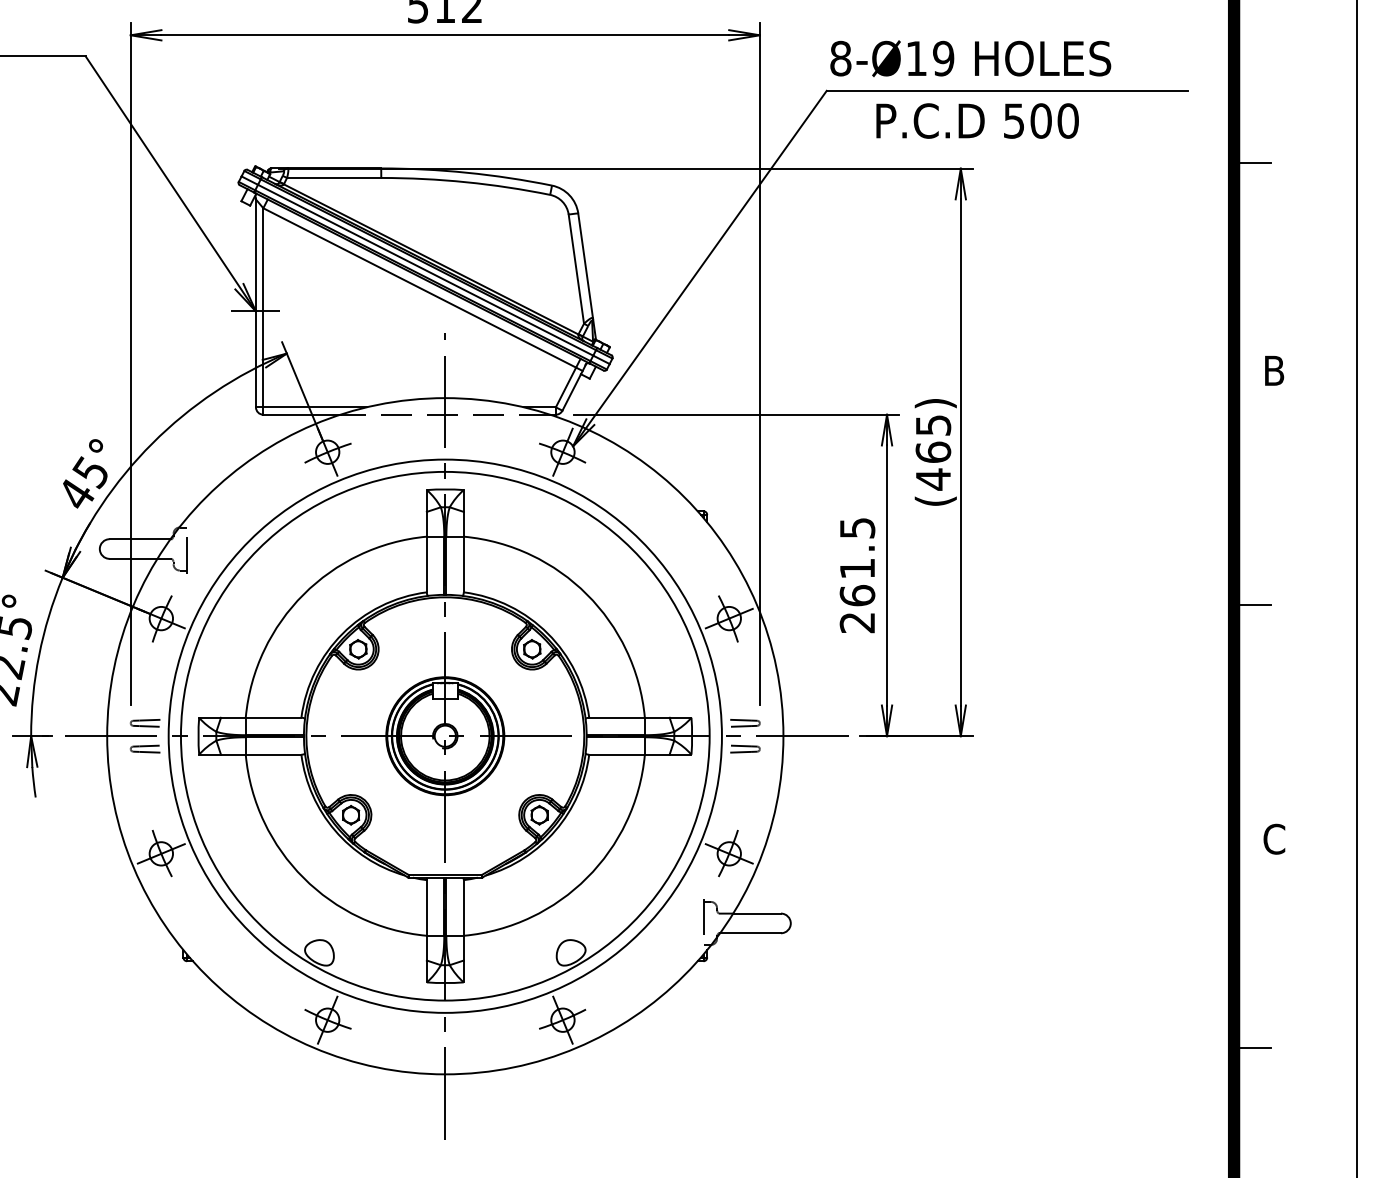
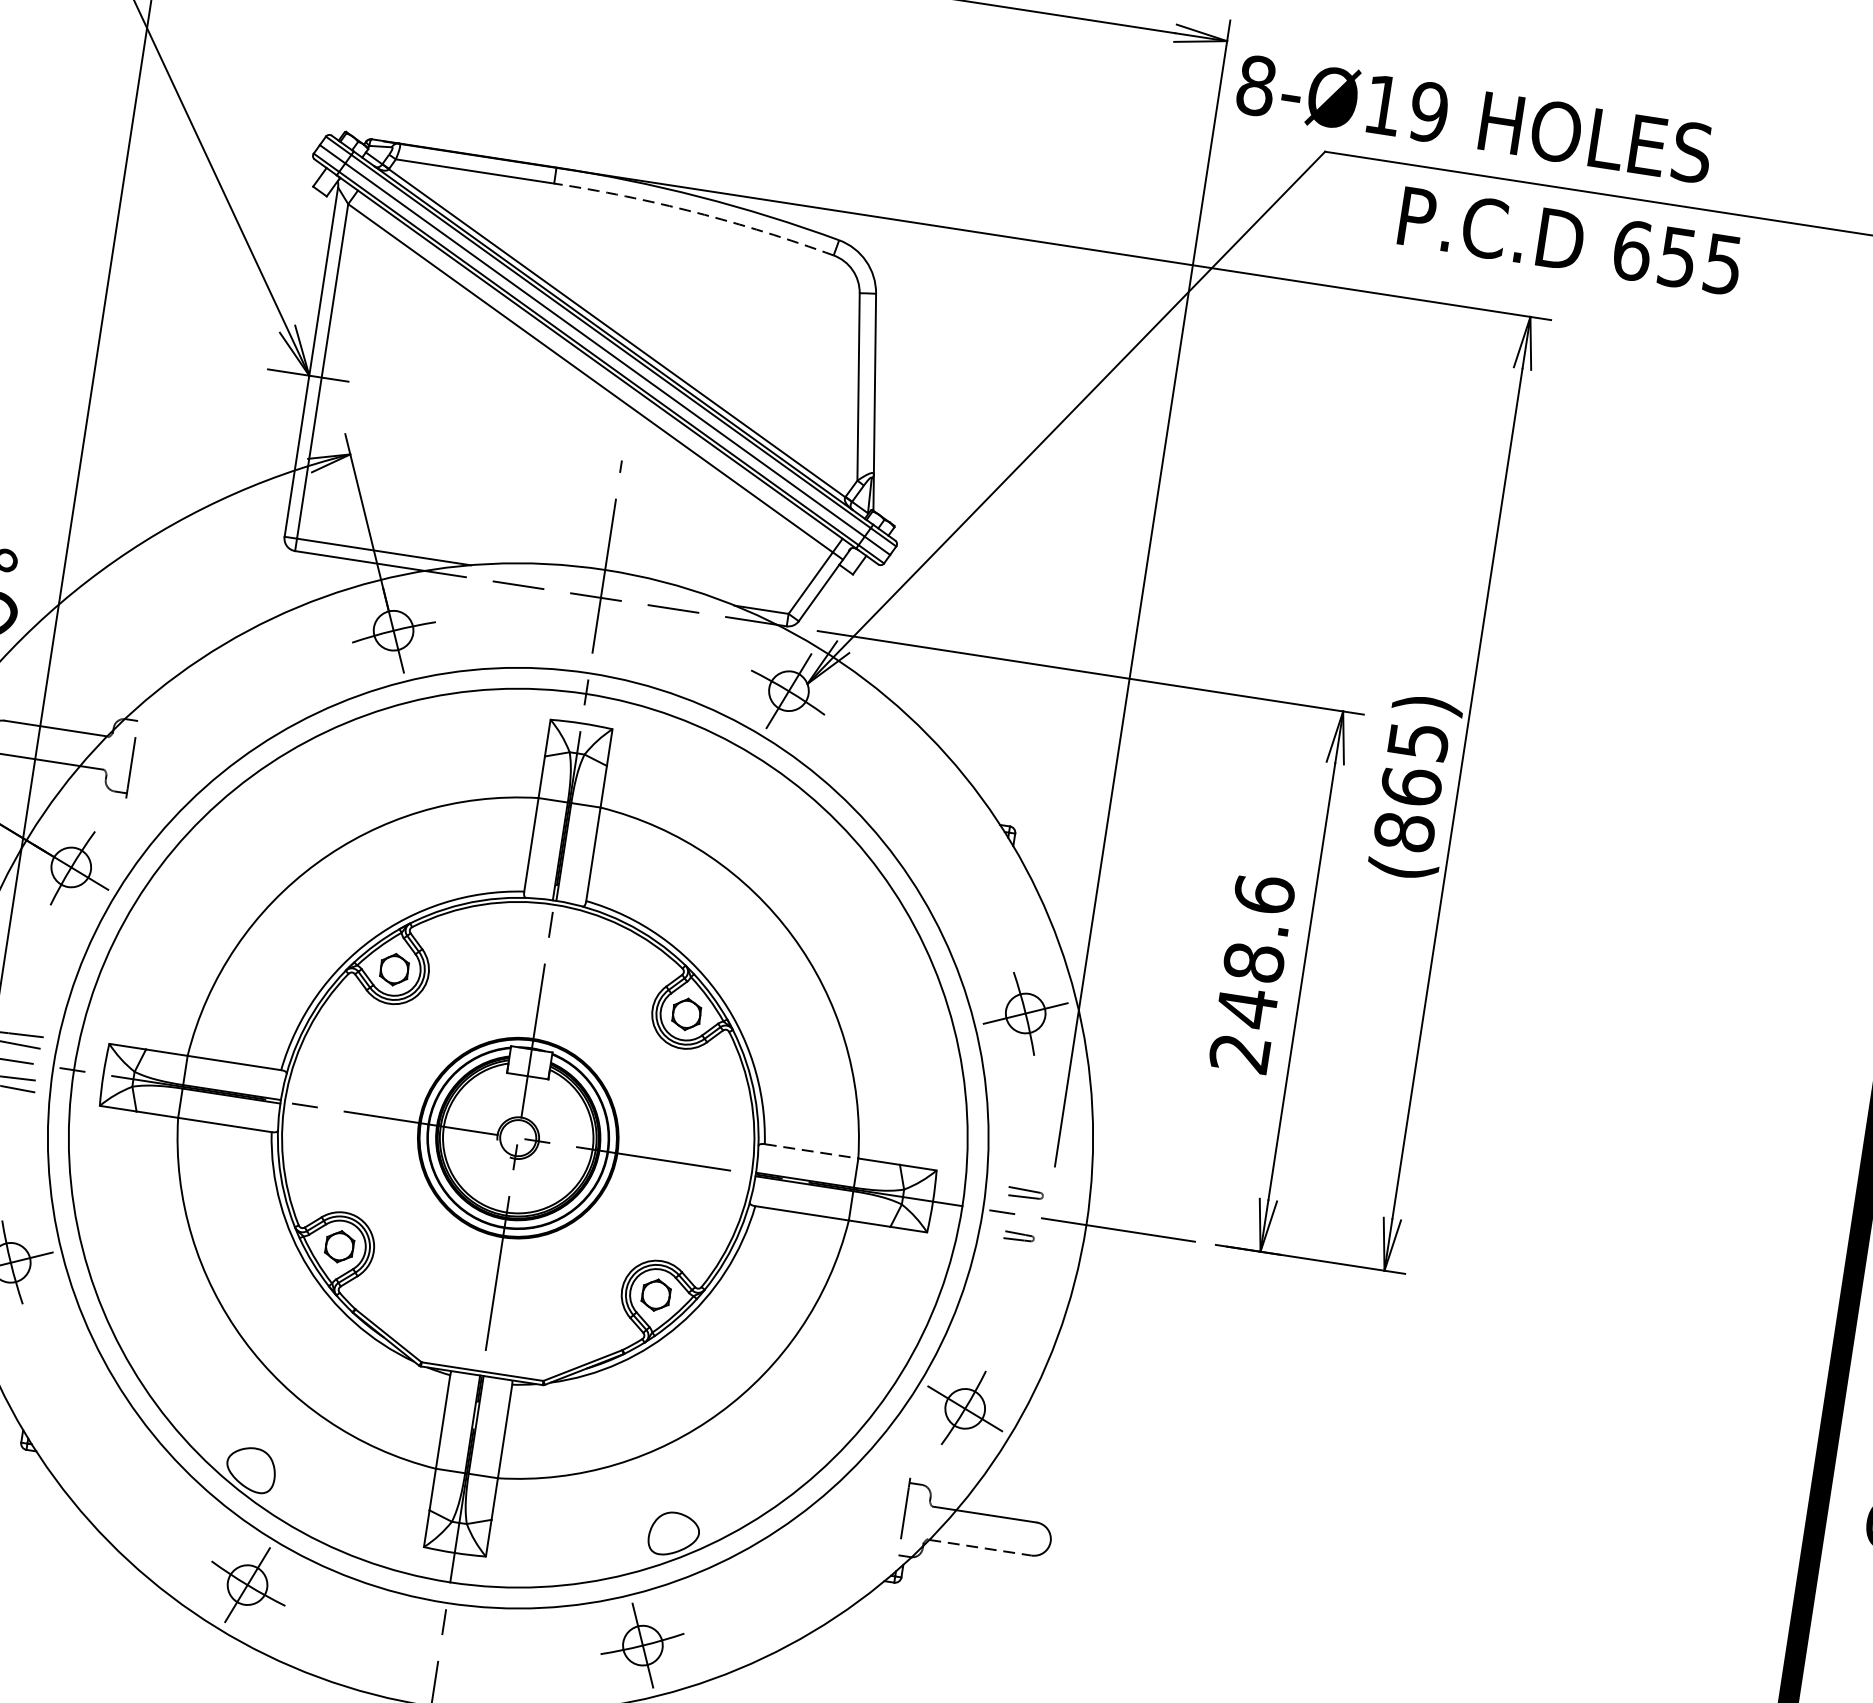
text: (970, 58) -> (1474, 118), moved
text: (1040, 120) -> (1676, 256), 500 -> 655
arc: (466, 182) -> (696, 213), solid -> dashed
text: (933, 479) -> (1404, 832), (465) -> (865)
text: (857, 562) -> (1255, 952), 261.5 -> 248.6
line: (617, 717) -> (812, 1150), solid -> dashed
part: (745, 723) -> (1025, 1193), size x0.7
part: (745, 748) -> (1019, 1235), size x0.6
line: (751, 933) -> (982, 1548), solid -> dashed

